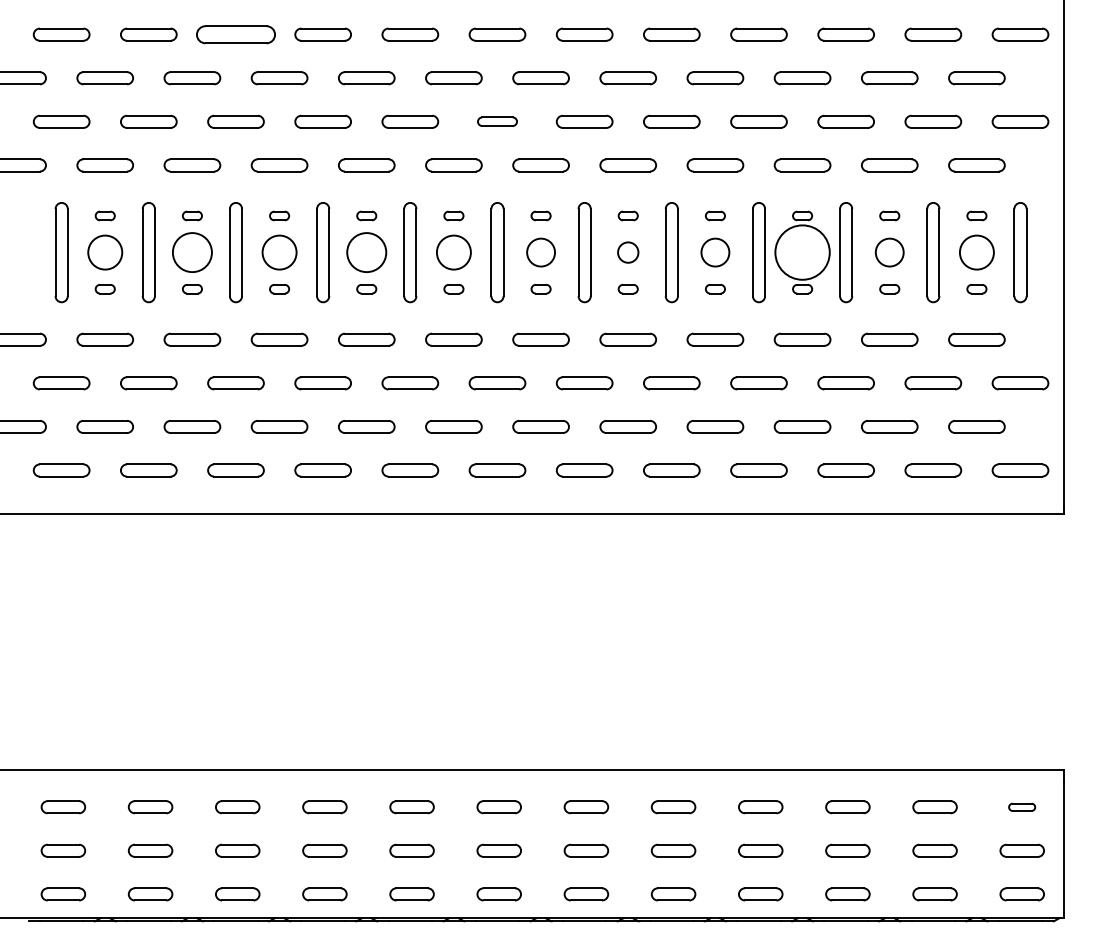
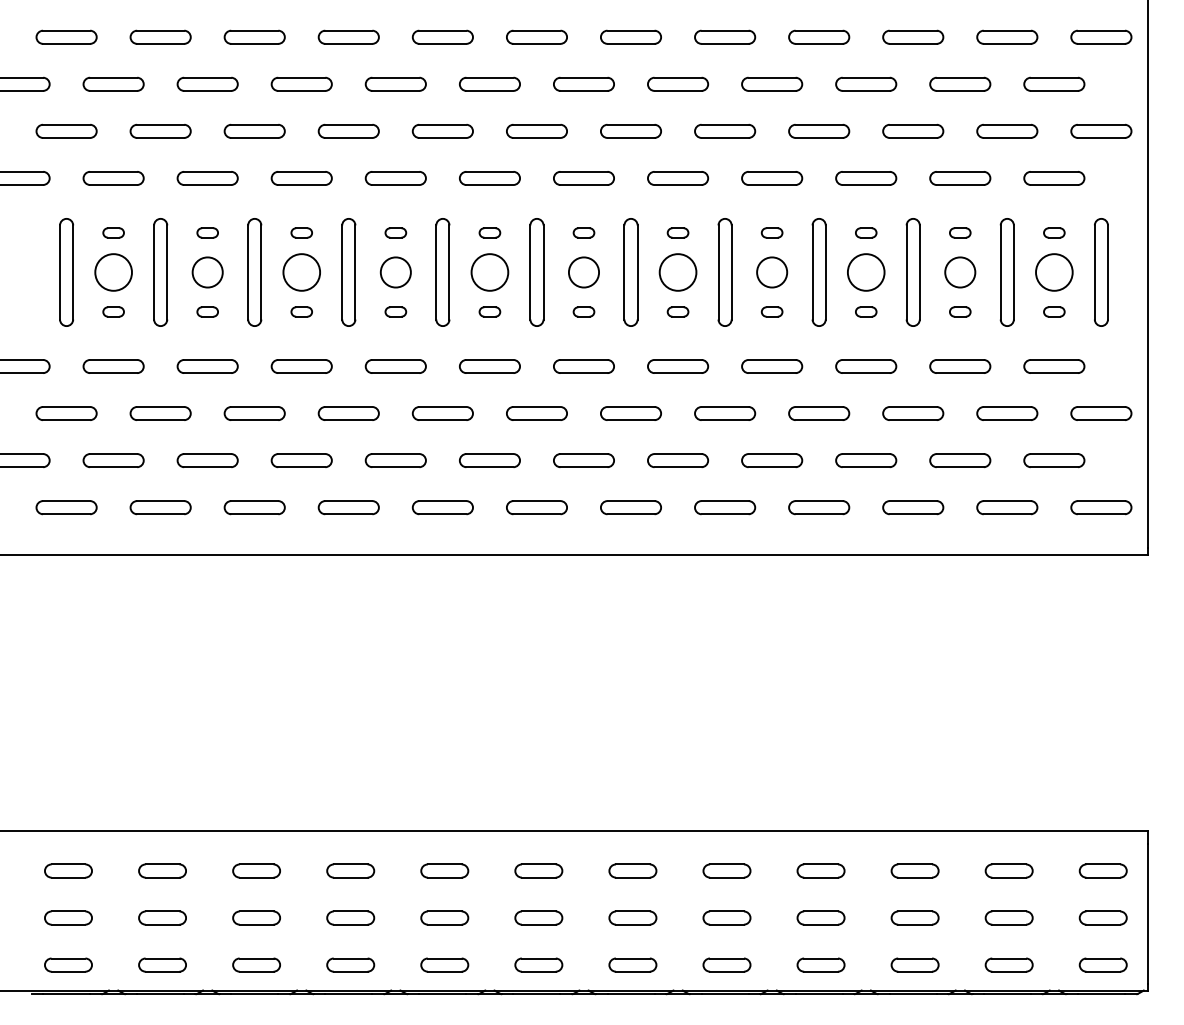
part: (235, 34) -> (254, 37), size x0.71
part: (497, 121) -> (536, 131), size x1.43
circle: (192, 252) -> (207, 272), size x0.71
circle: (366, 252) -> (395, 272), size x0.71
circle: (628, 252) -> (678, 272), size x1.67
circle: (802, 252) -> (866, 272), size x0.62
part: (1021, 807) -> (1102, 871), size x1.67

